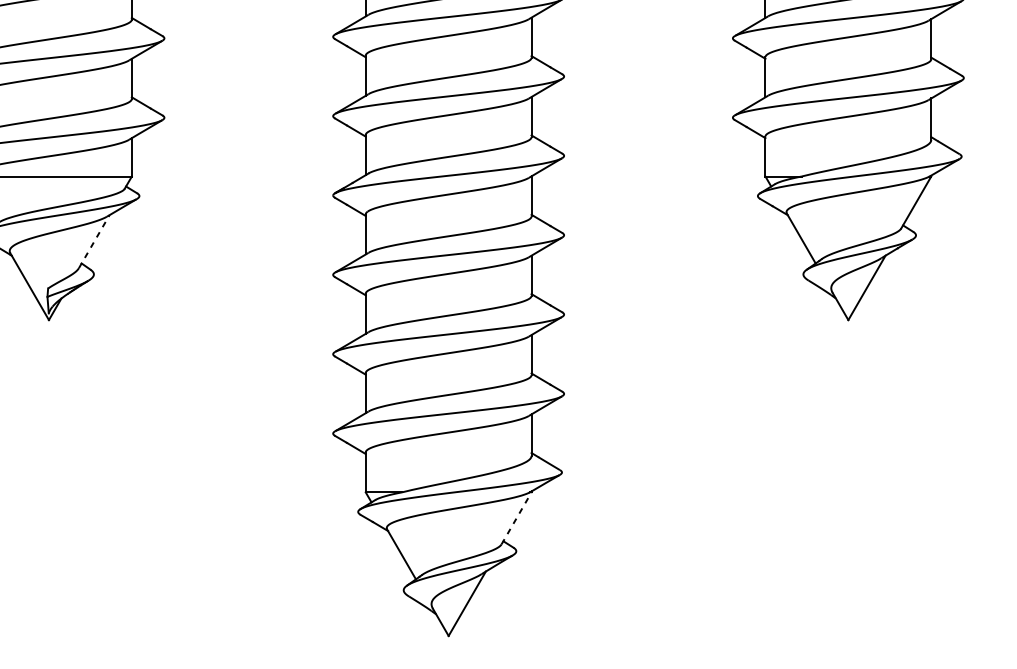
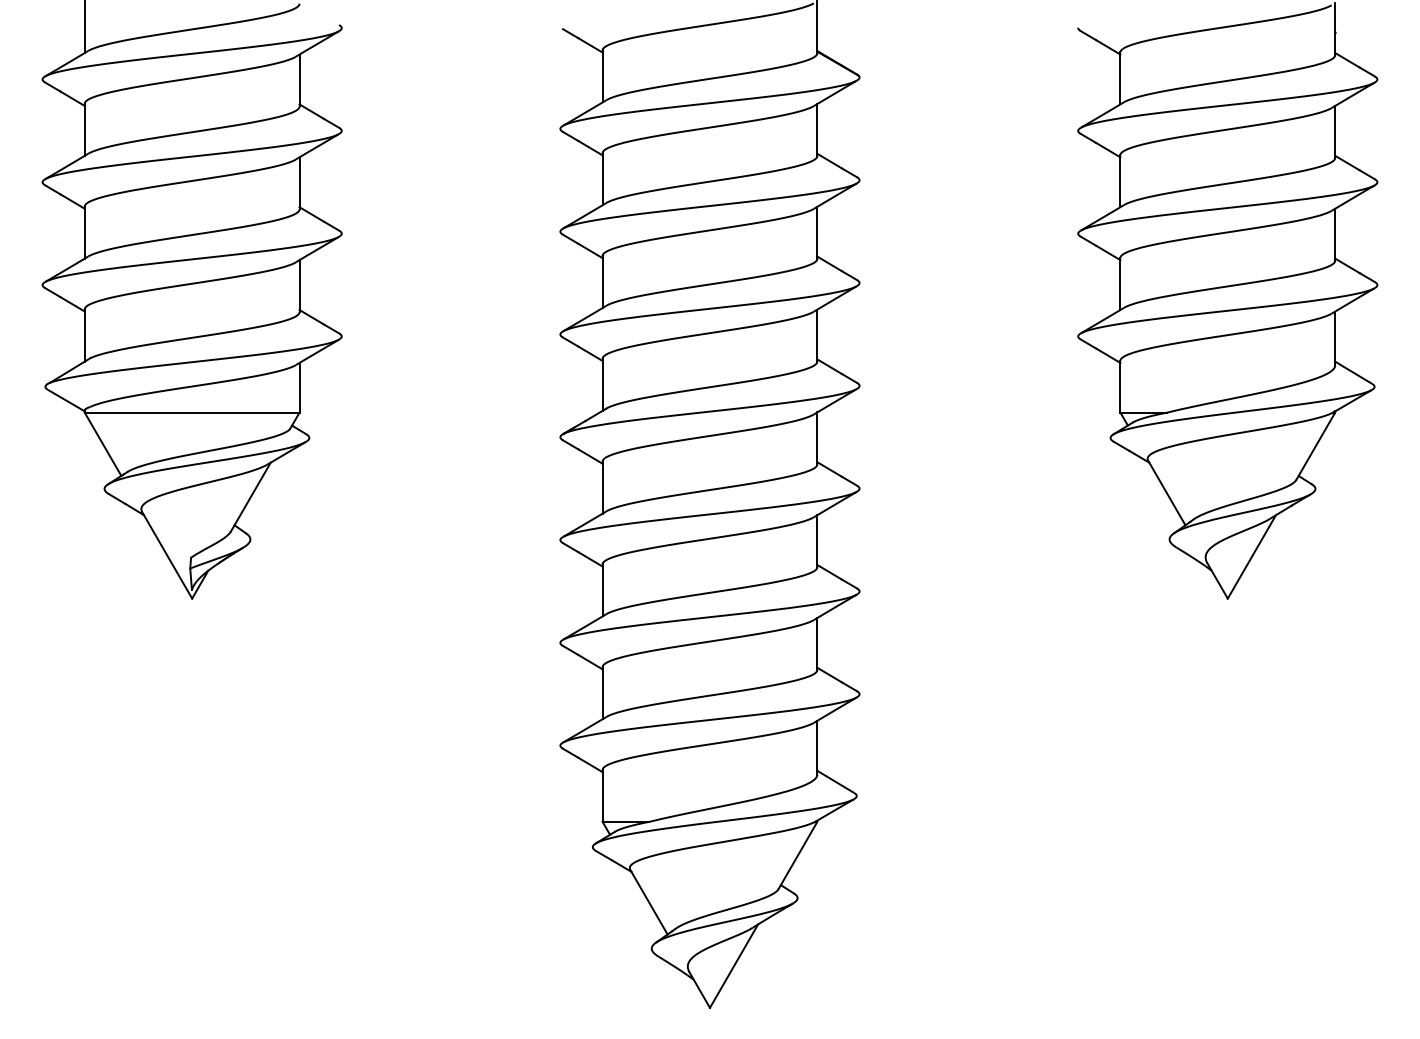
line: (93, 242) -> (250, 497), dashed -> solid
line: (516, 518) -> (797, 855), dashed -> solid

